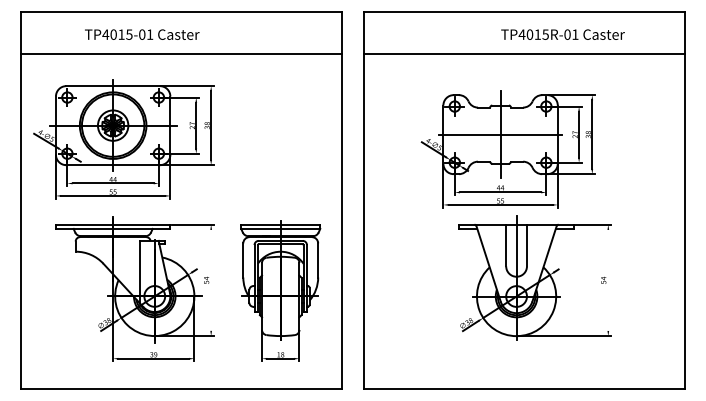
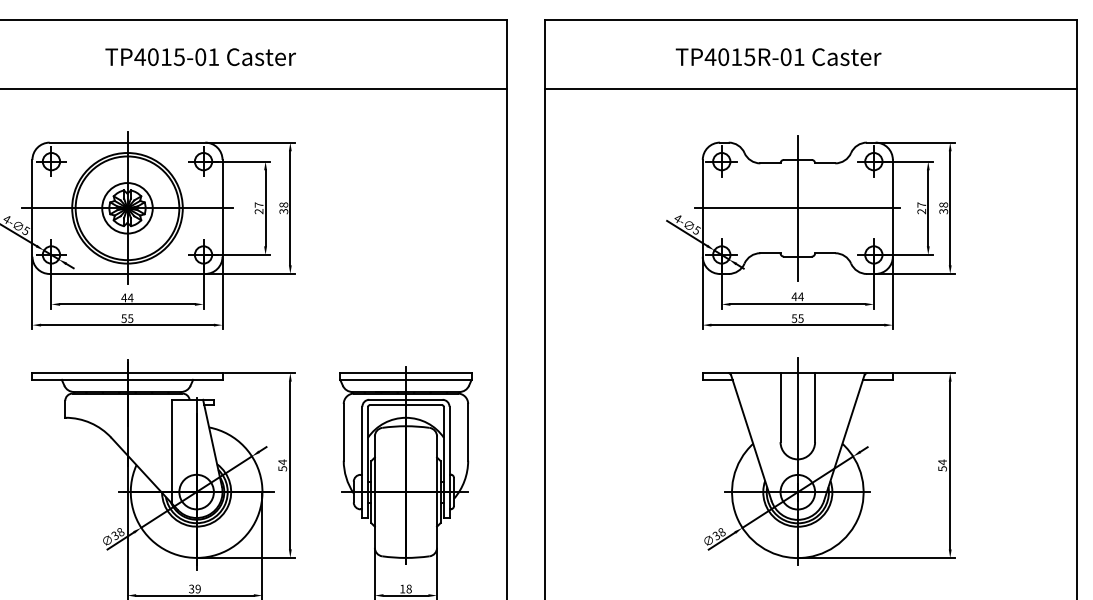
text: (142, 34) -> (201, 56), moved
text: (562, 34) -> (777, 56), moved
part: (507, 149) -> (809, 232), moved
line: (211, 279) -> (290, 463), added
line: (608, 279) -> (950, 463), added

